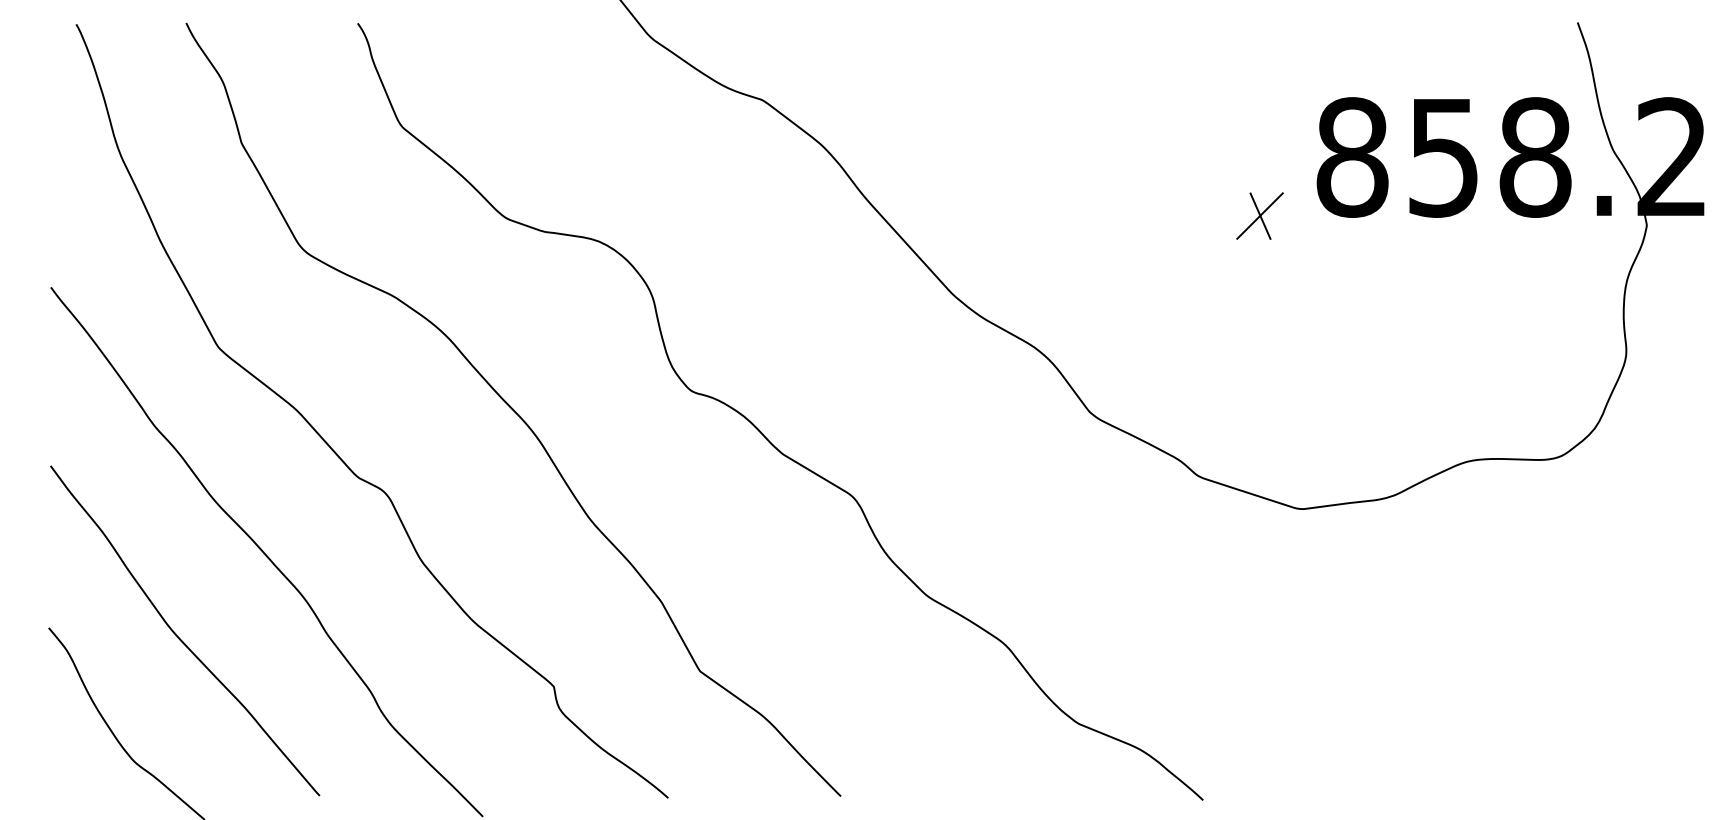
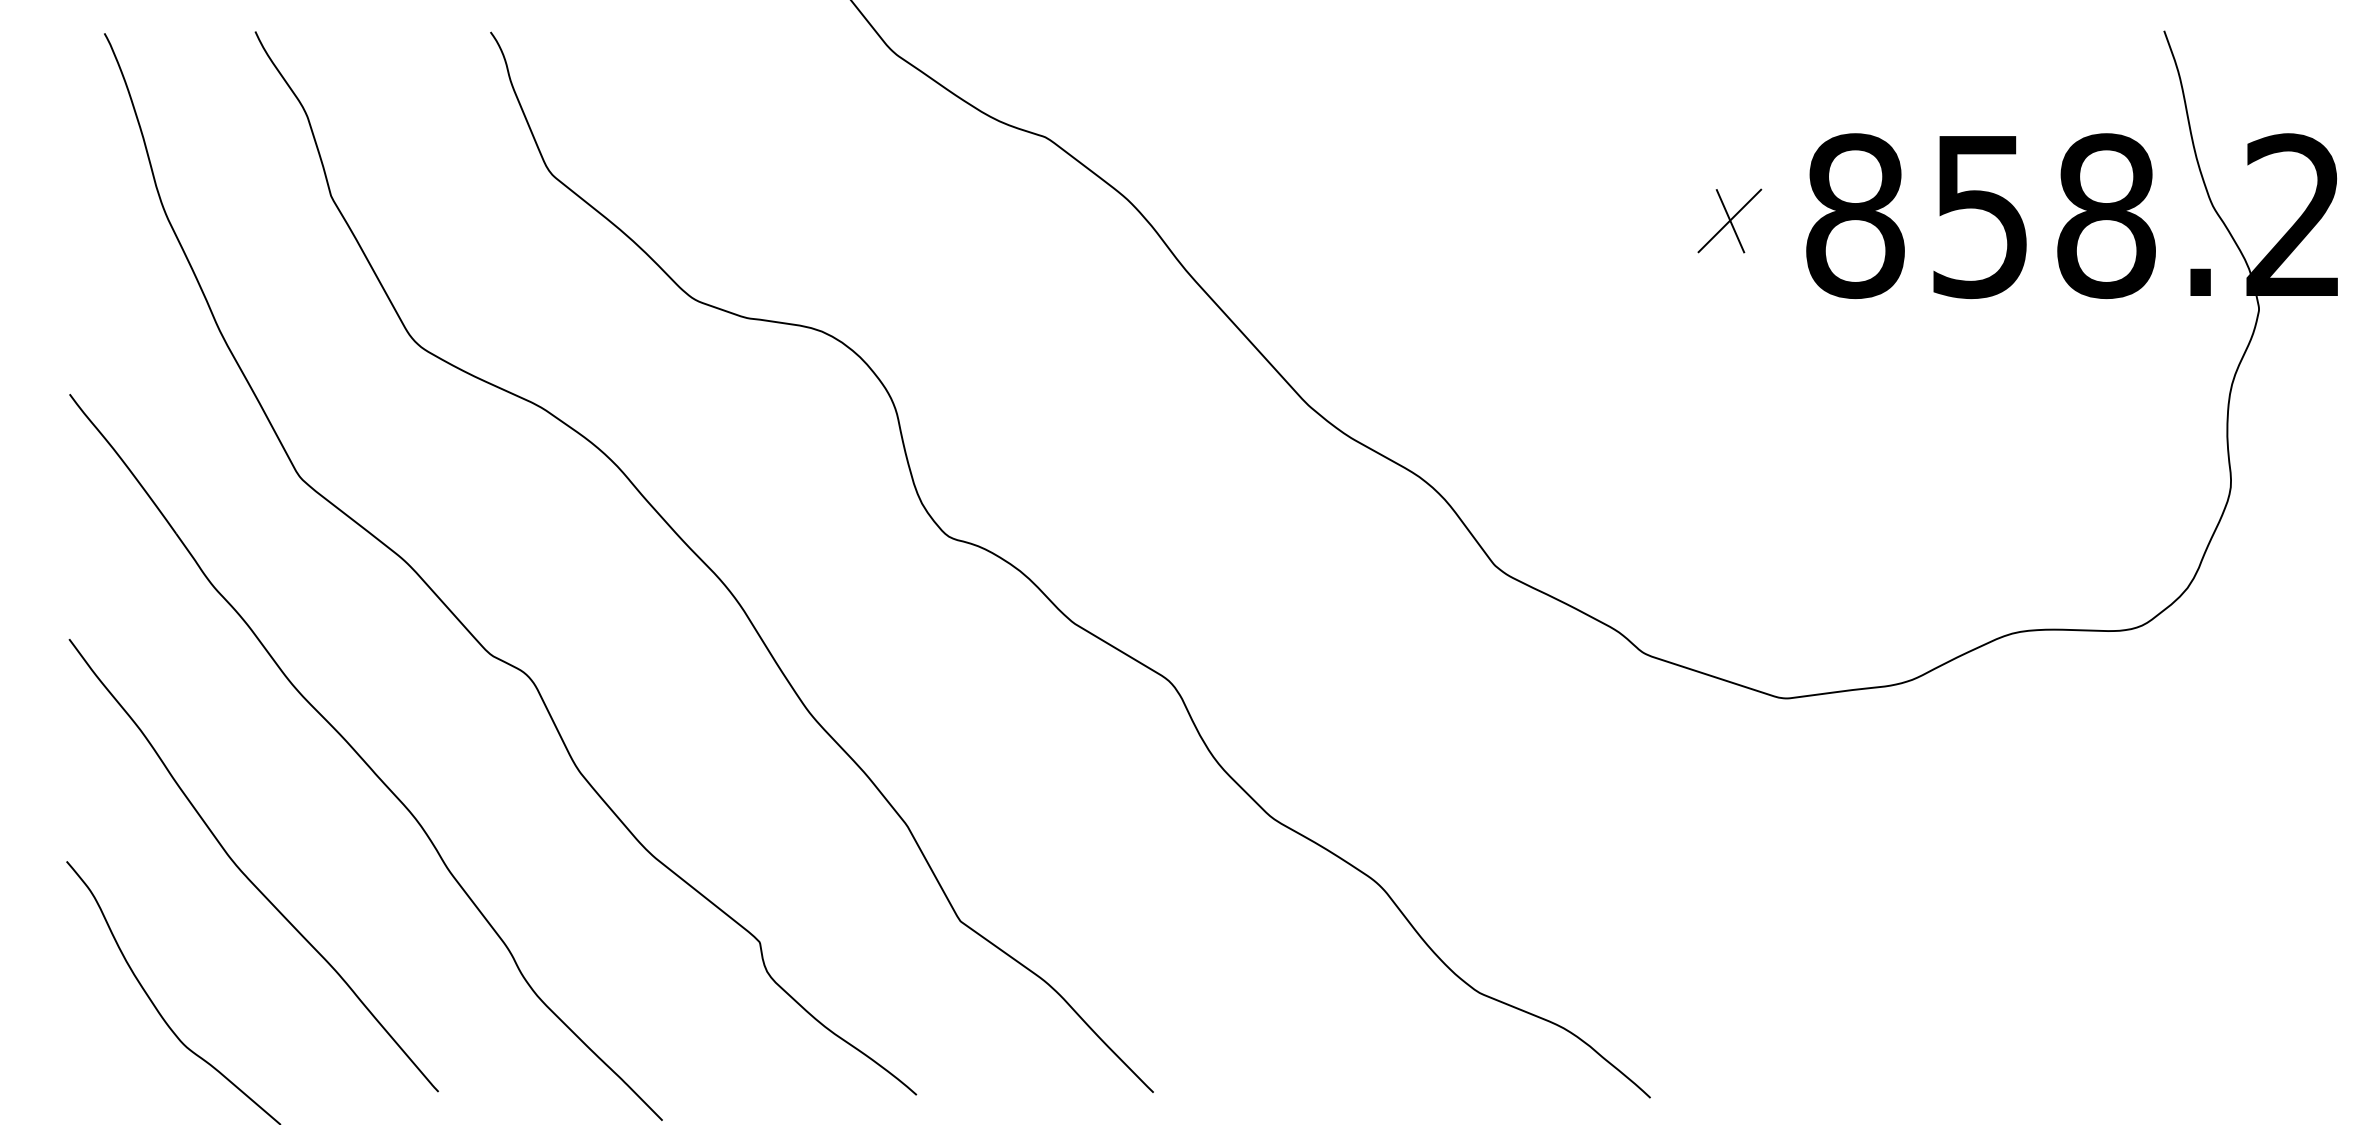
part: (1259, 215) -> (1729, 220), moved

